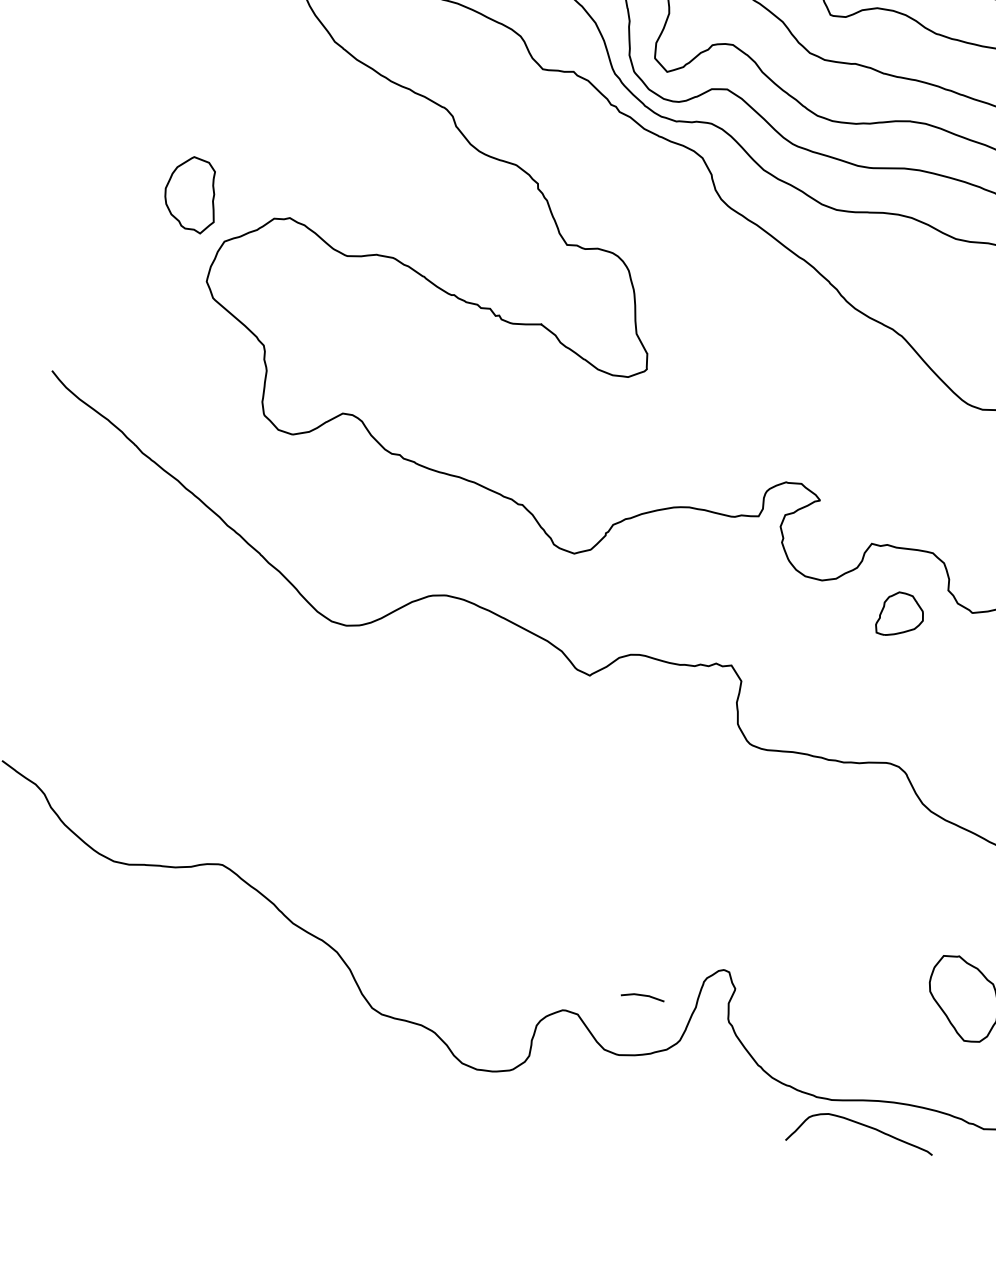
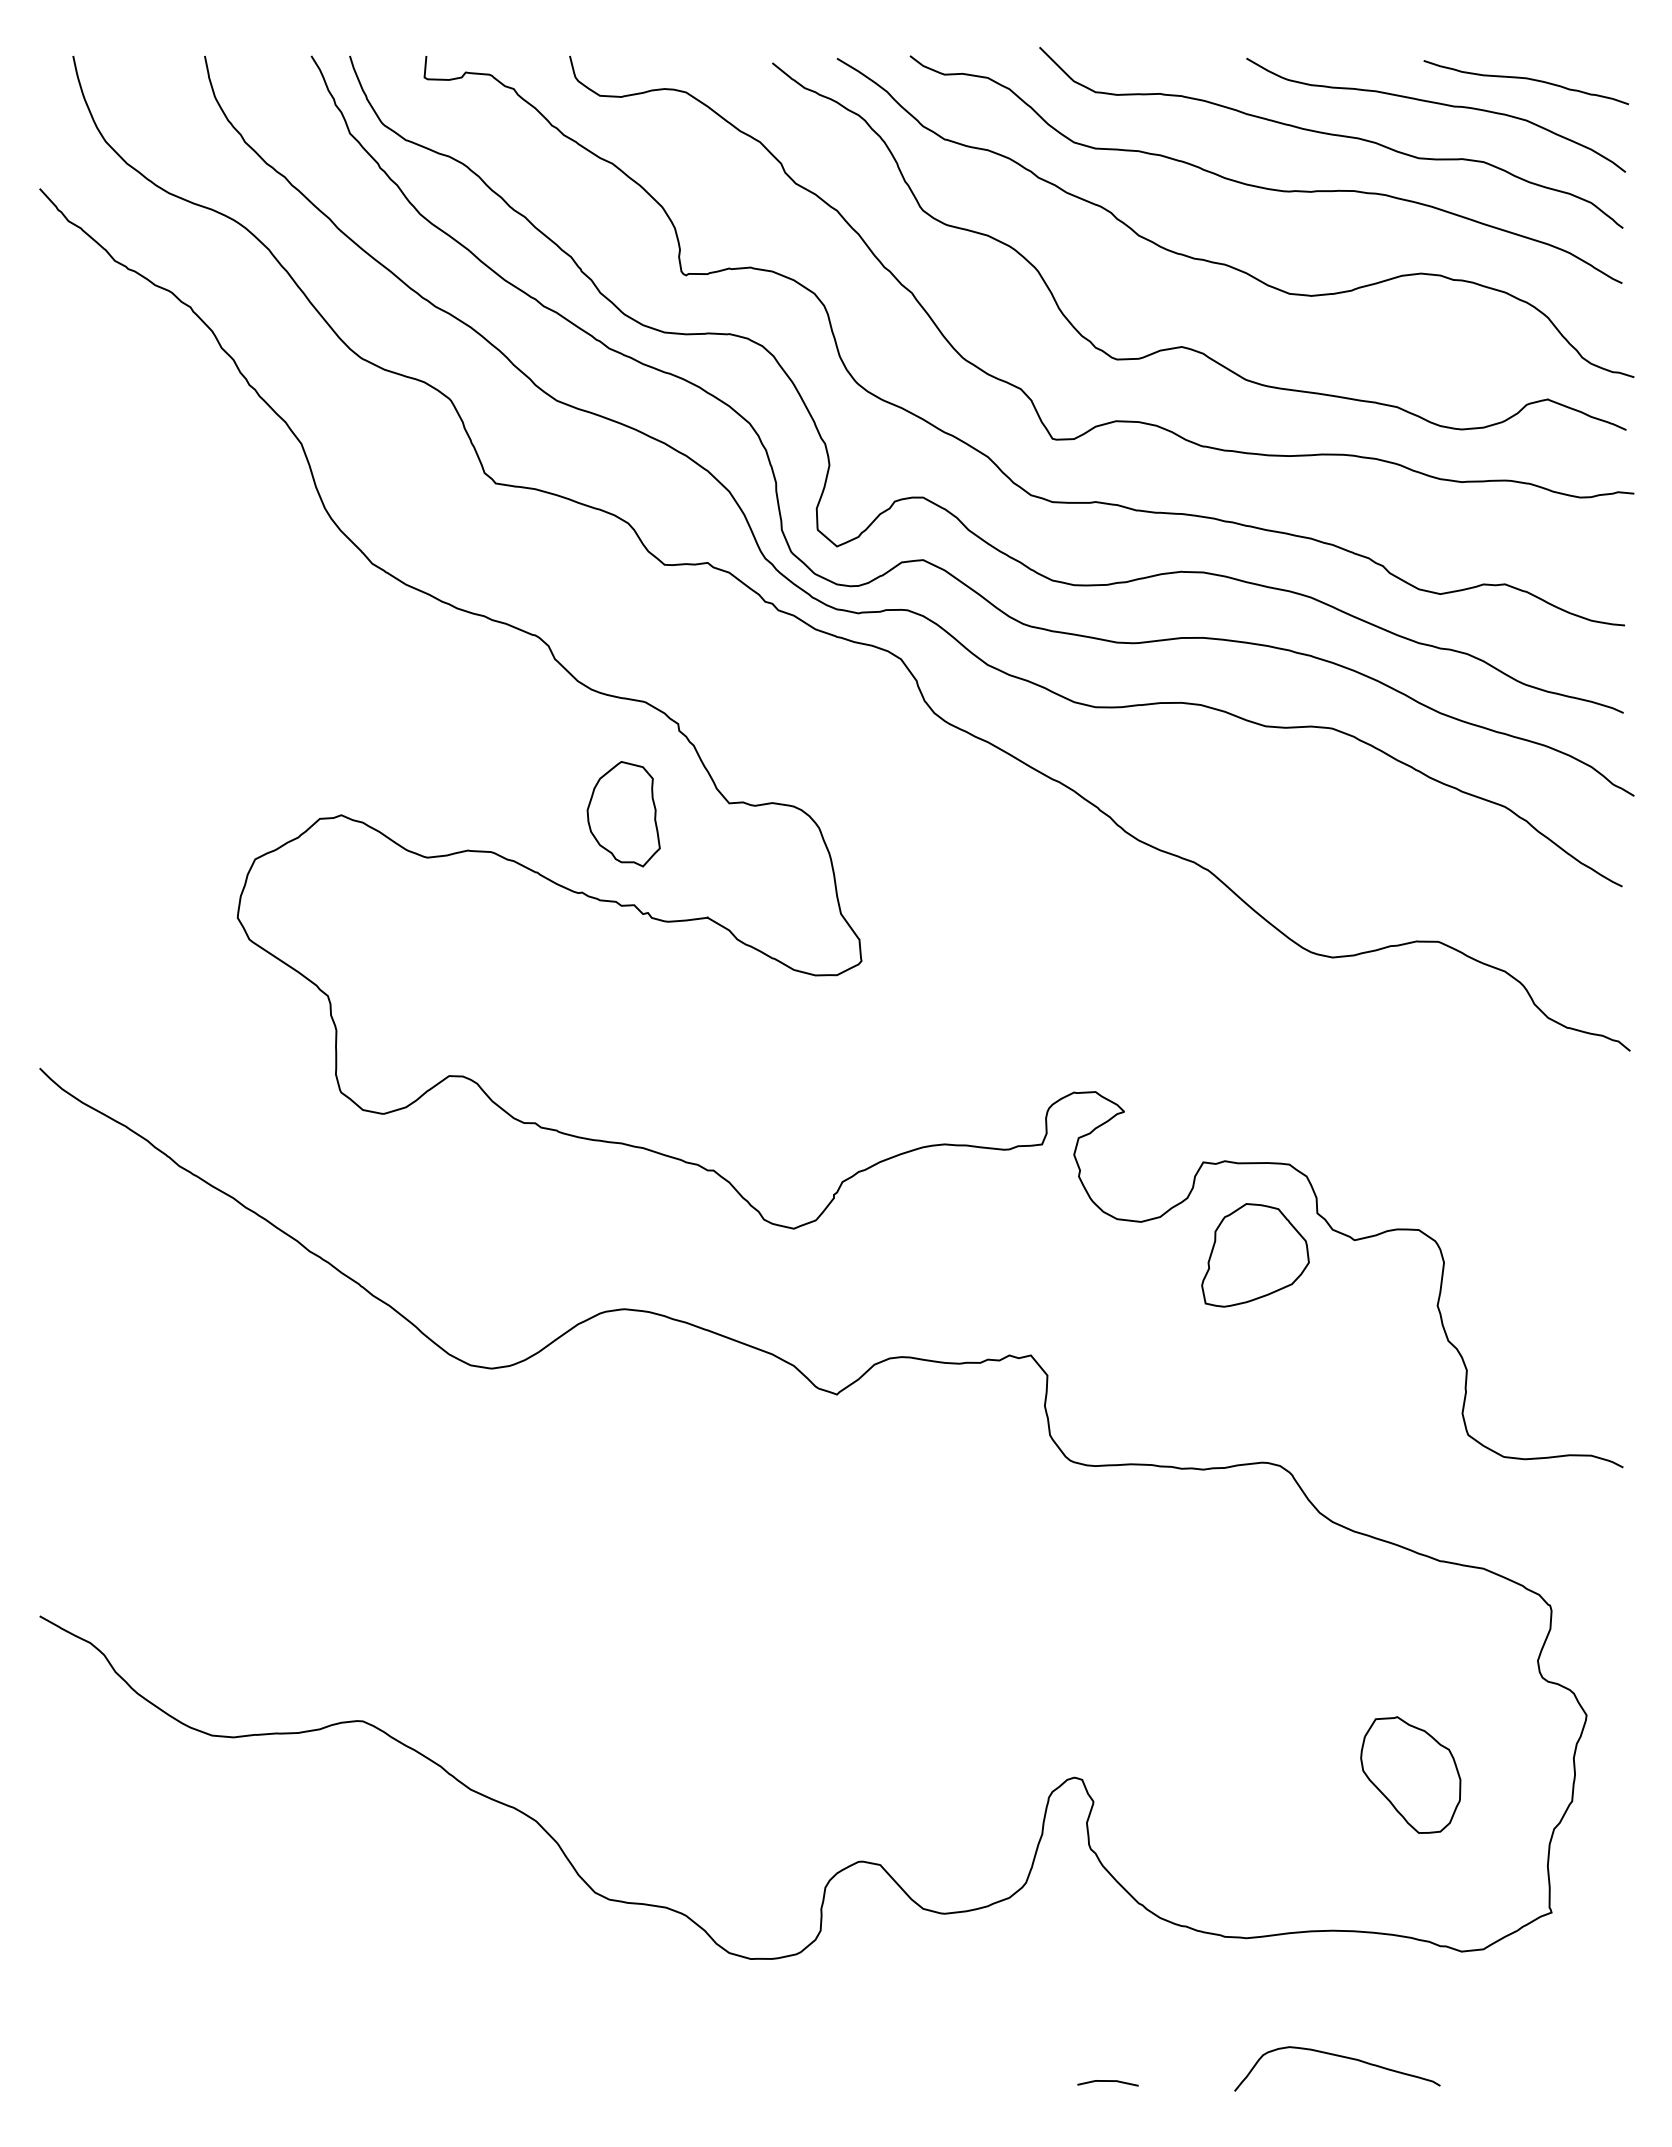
part: (190, 194) -> (623, 814), moved
part: (900, 614) -> (1255, 1255), size x1.67
line: (642, 995) -> (1107, 2081), moved
curve: (863, 1126) -> (1340, 2057), moved

